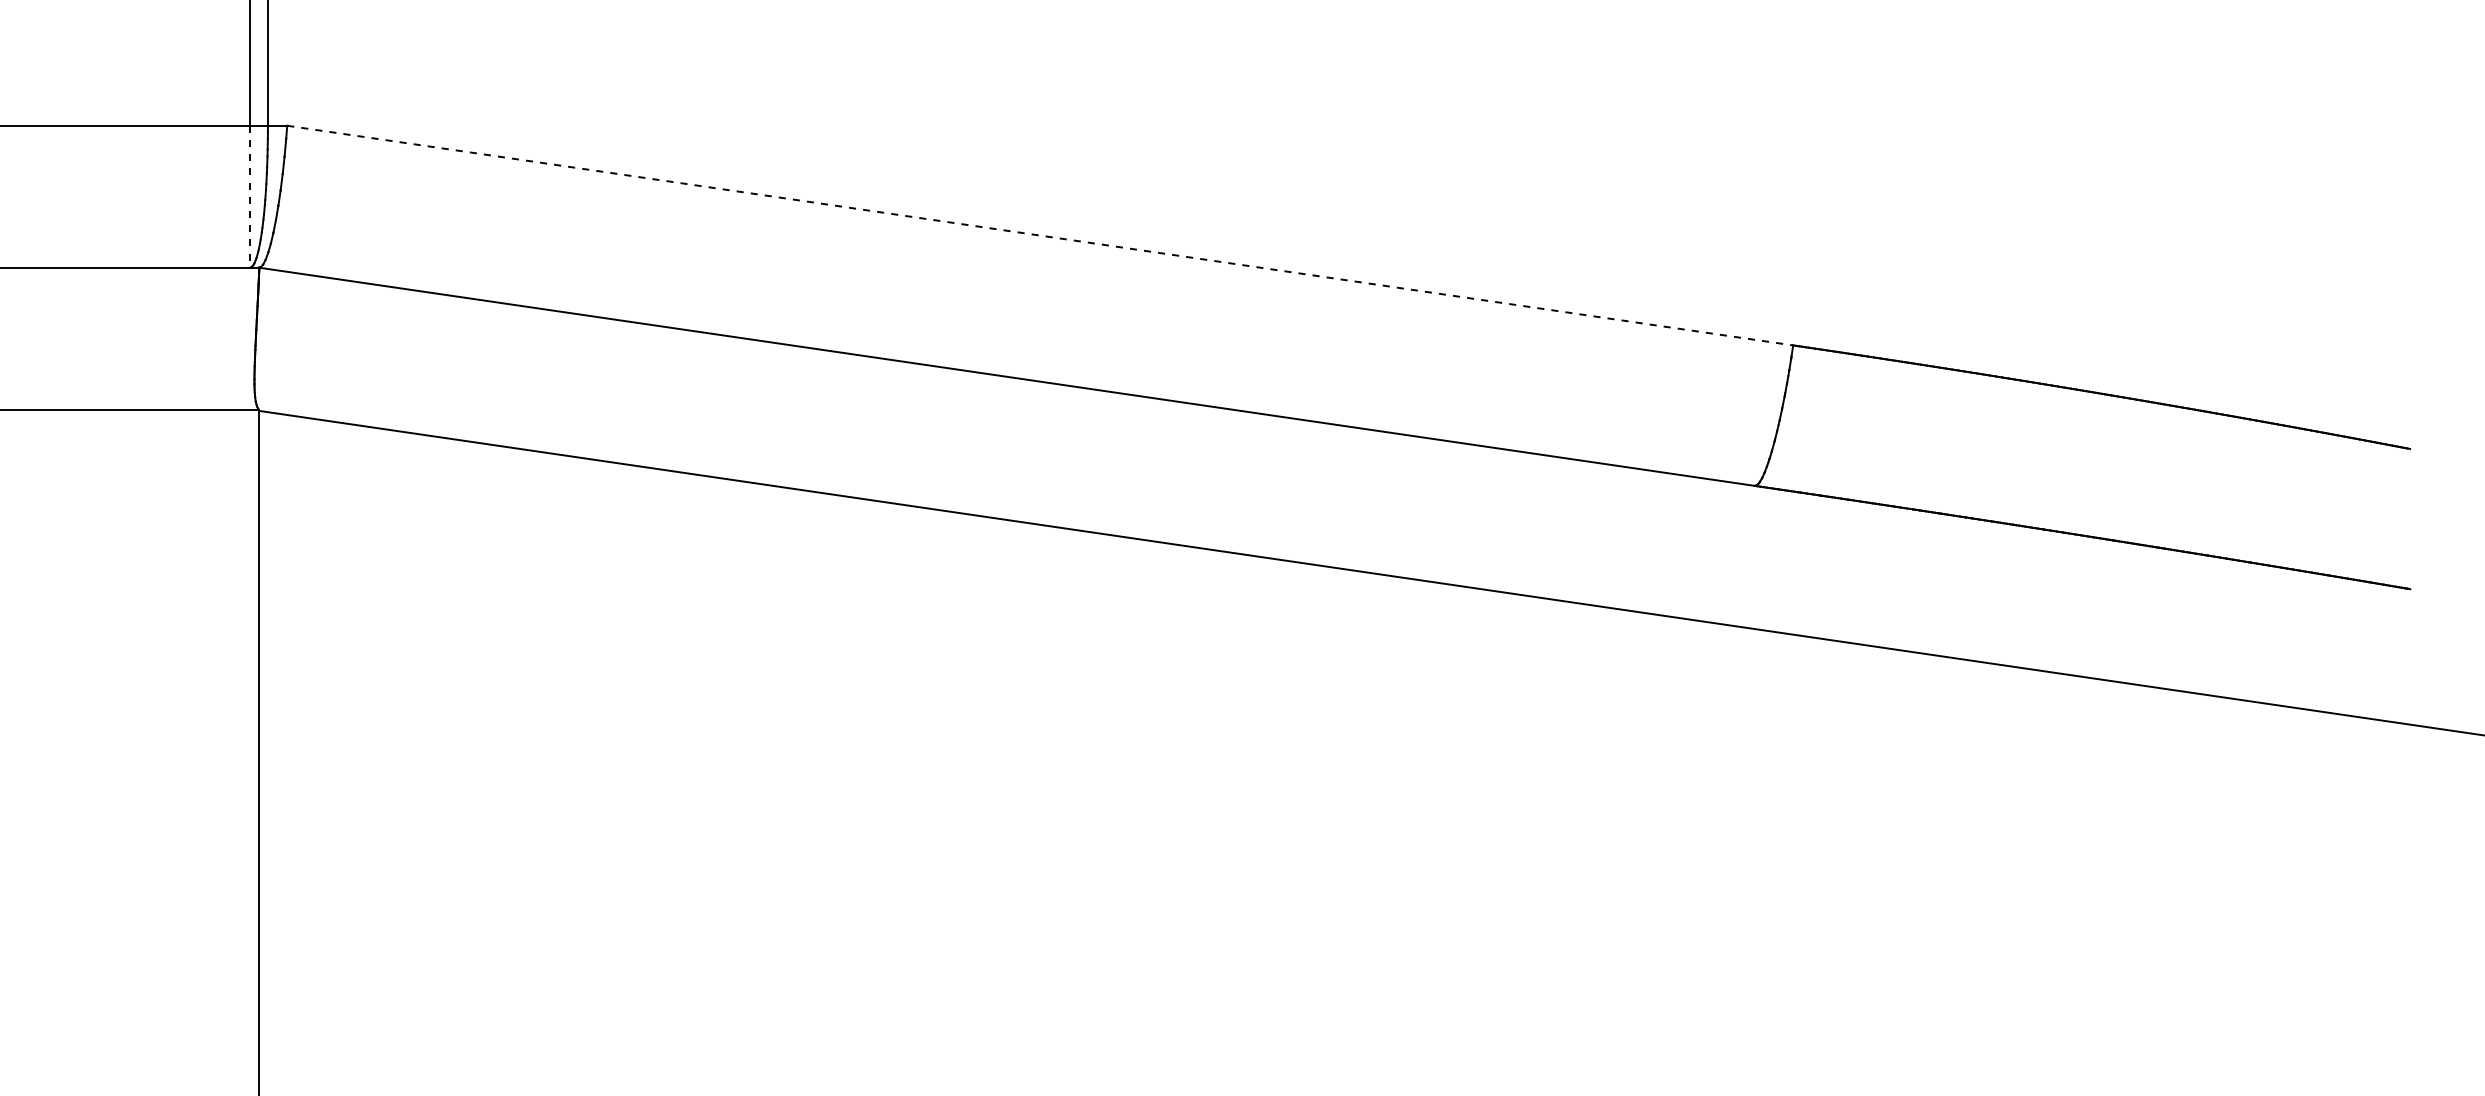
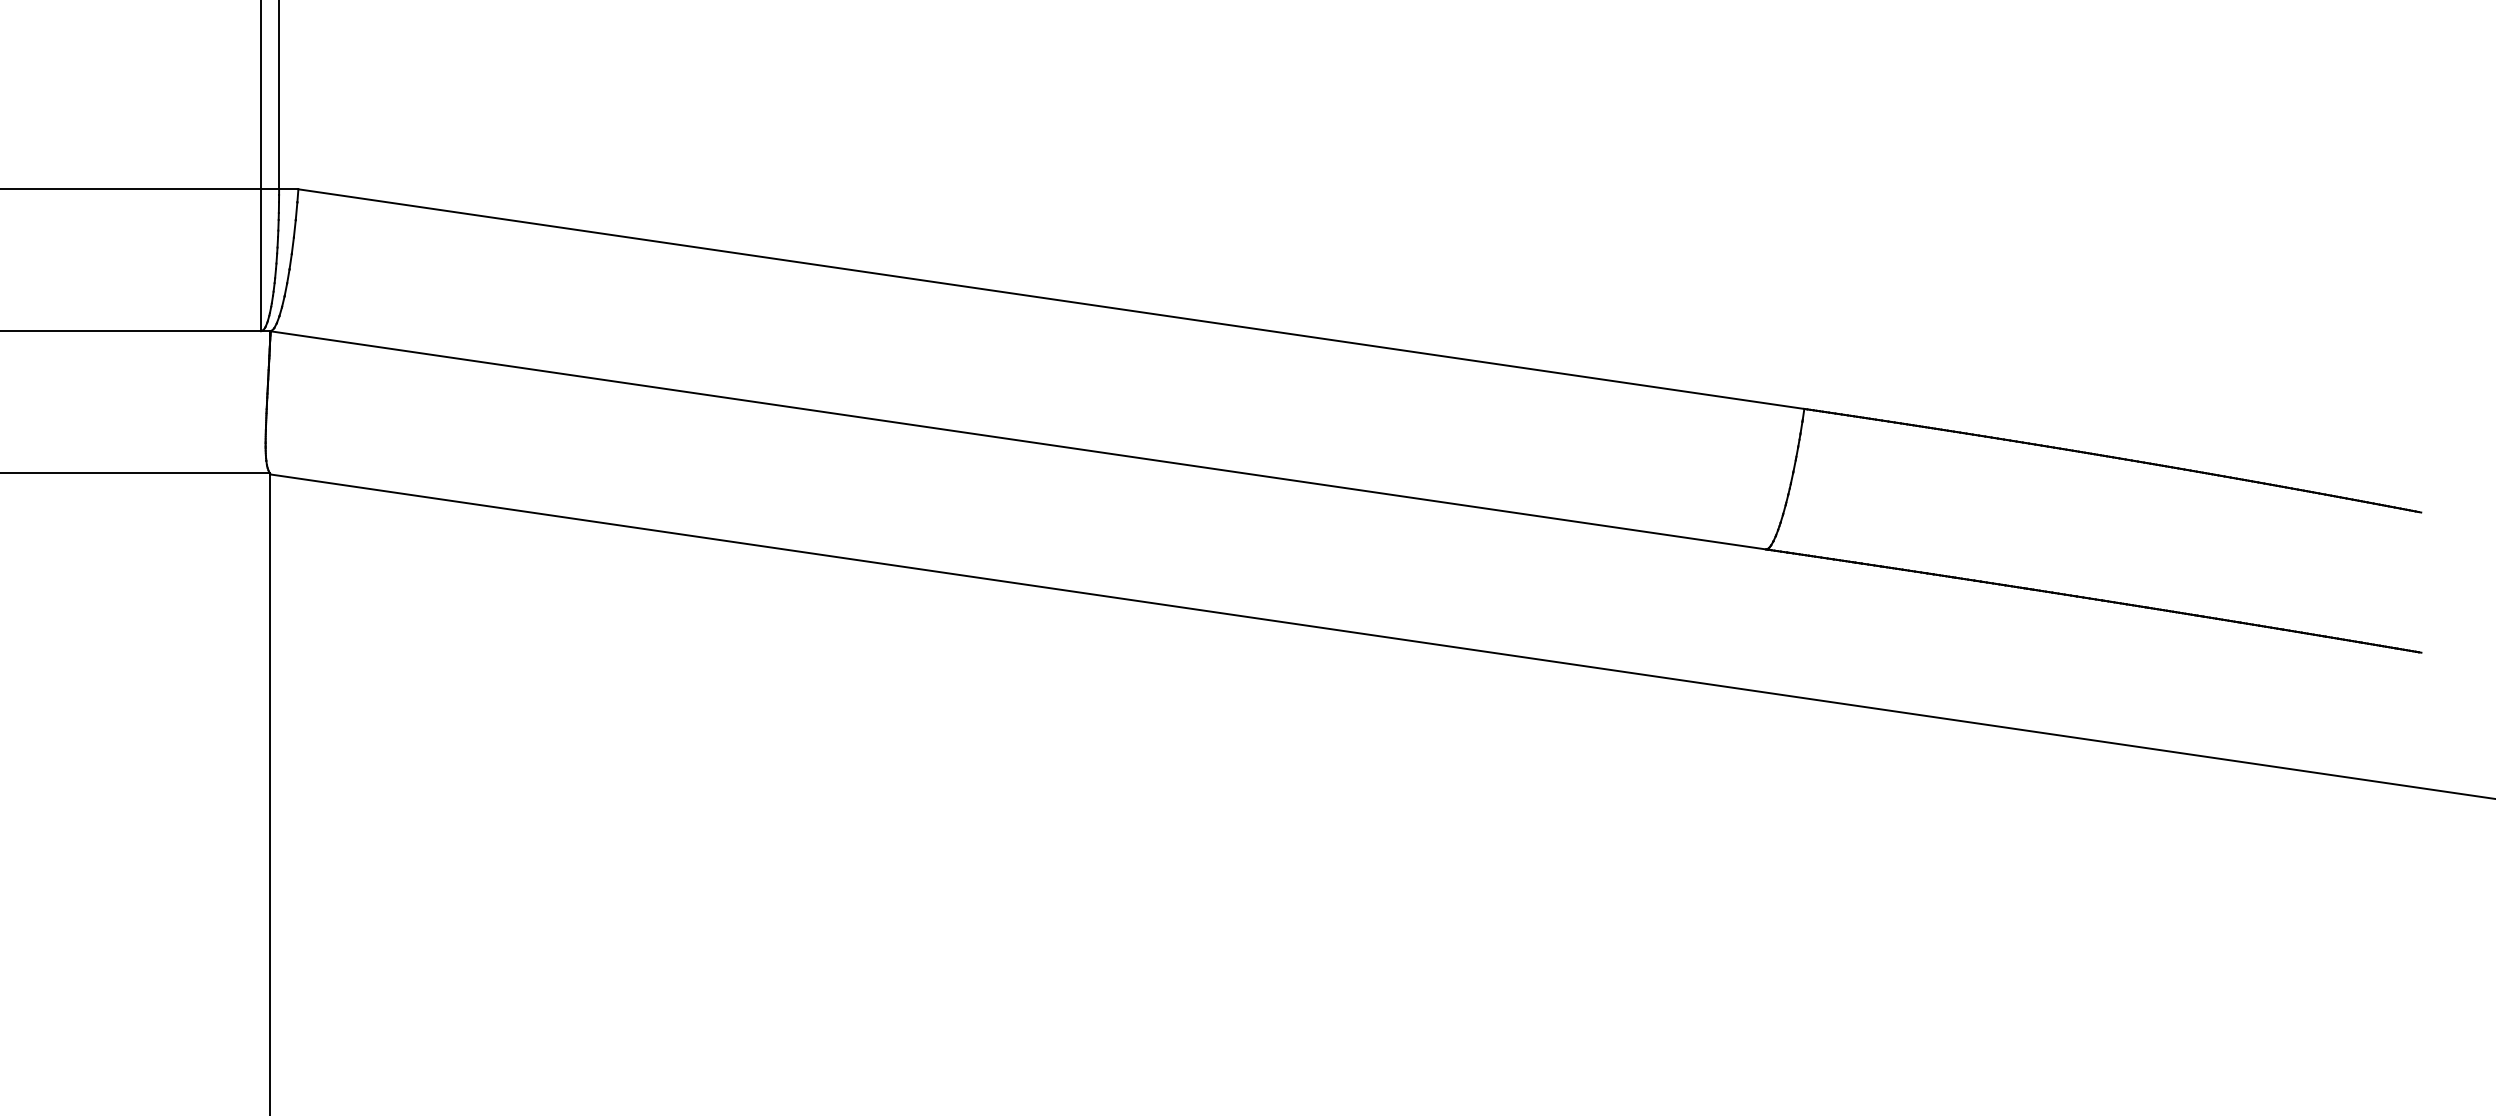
line: (250, 196) -> (261, 260), dashed -> solid
line: (1040, 235) -> (1051, 299), dashed -> solid

